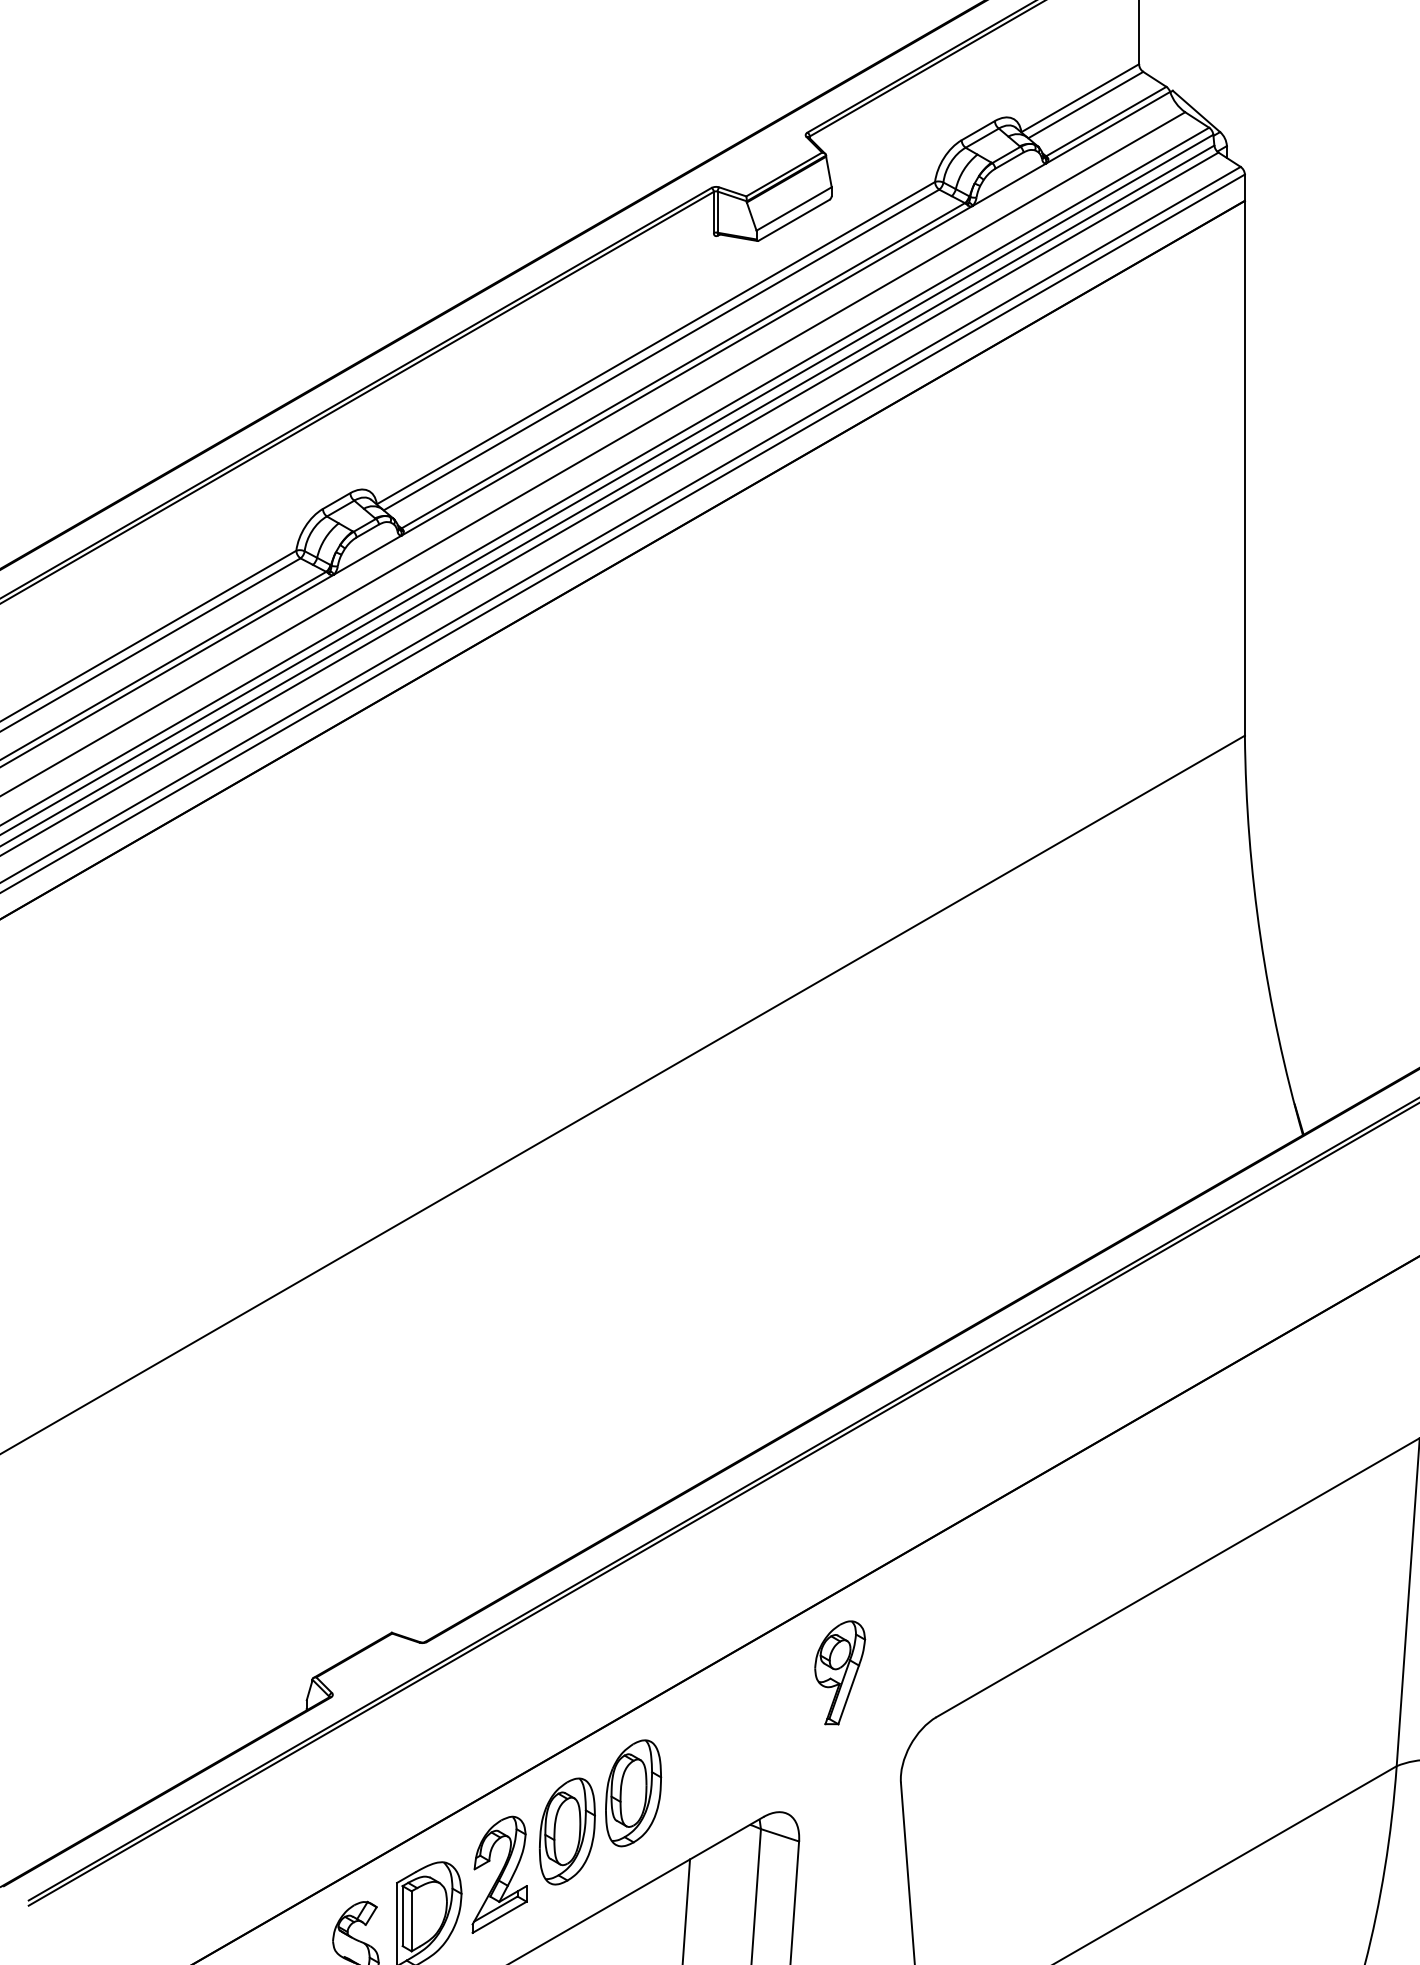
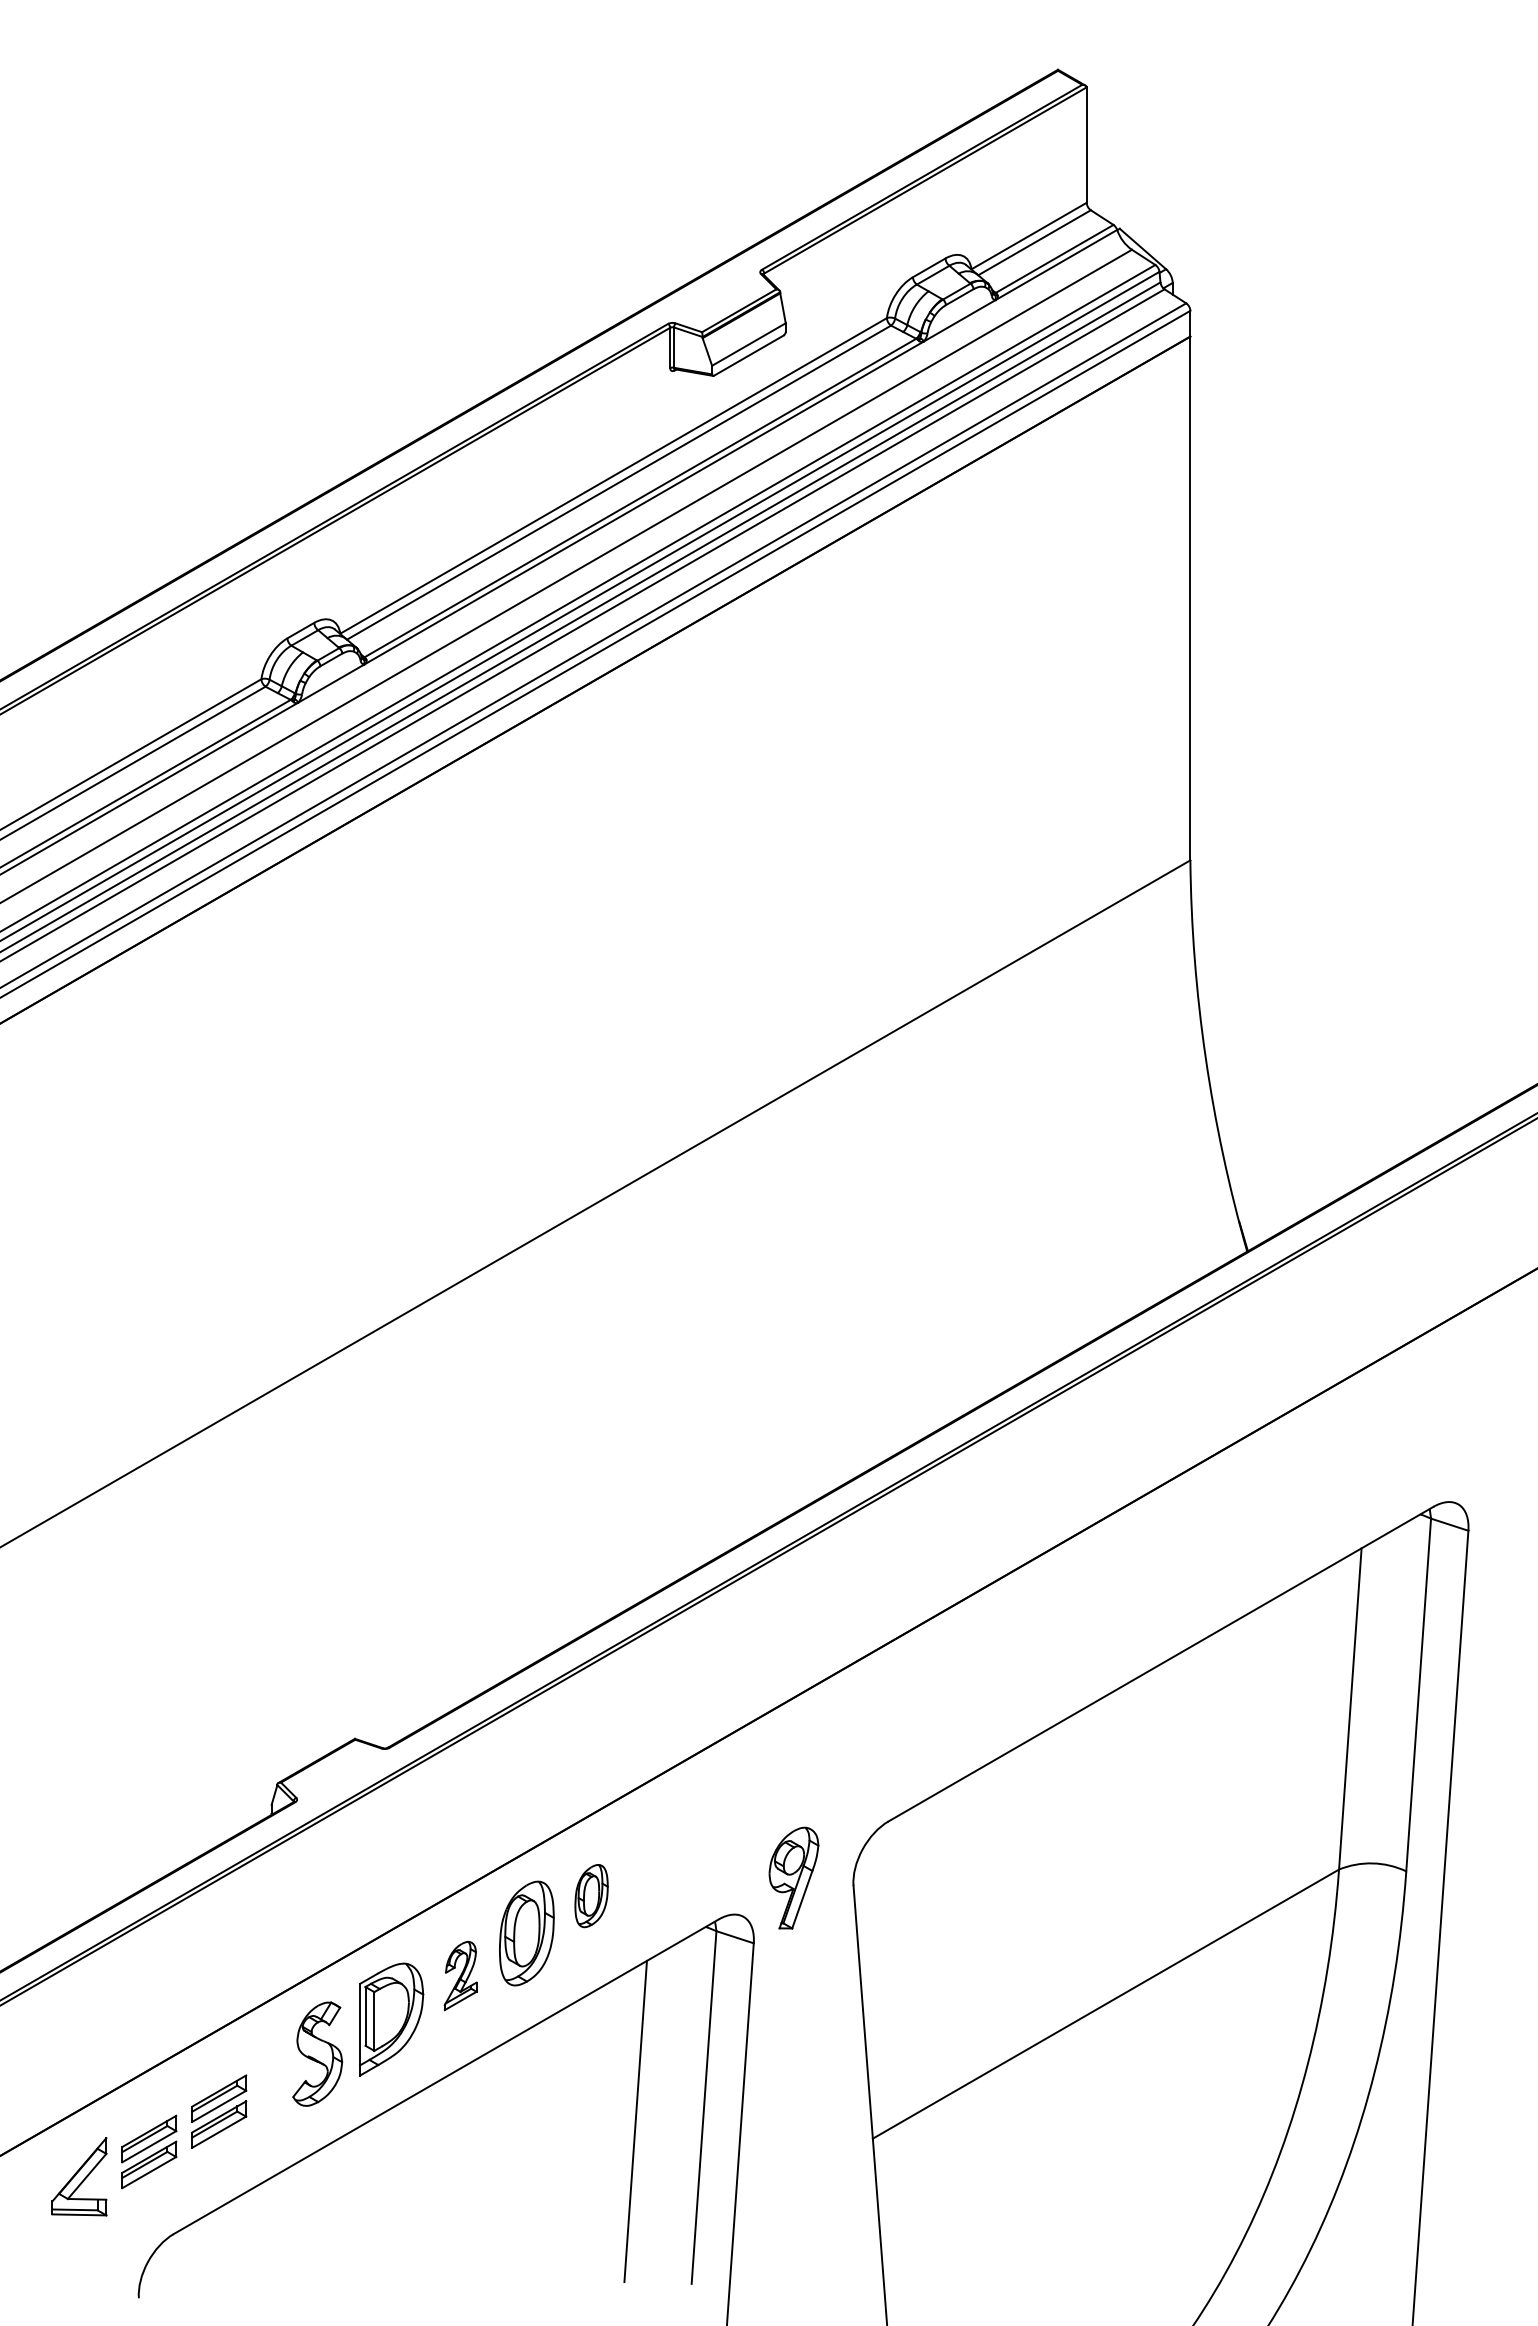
part: (839, 1672) -> (793, 1877), moved
part: (633, 1792) -> (591, 1895), size x0.6
part: (499, 1874) -> (460, 1975), size x0.6

